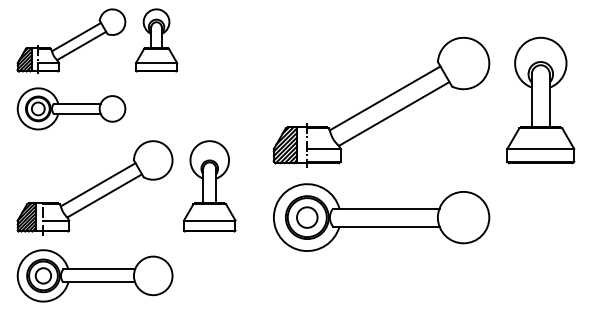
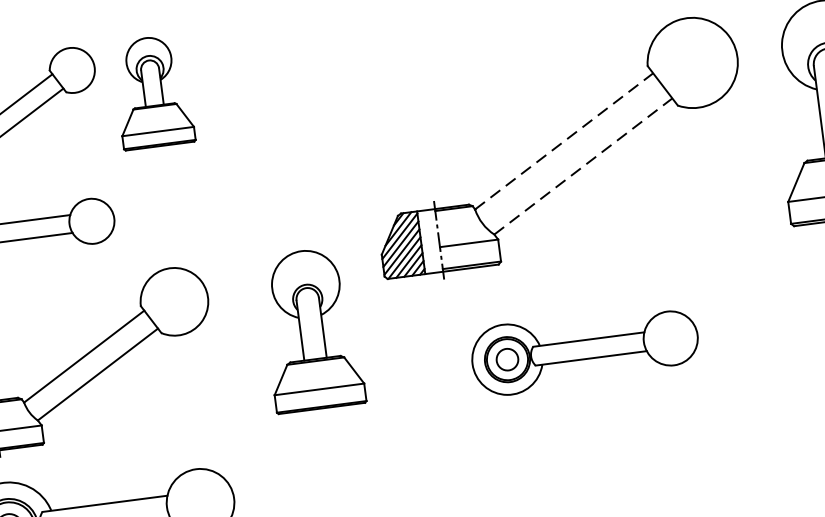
line: (385, 98) -> (564, 141), solid -> dashed
line: (394, 113) -> (583, 165), solid -> dashed
part: (209, 186) -> (311, 330), moved
part: (381, 217) -> (584, 349), size x0.6

